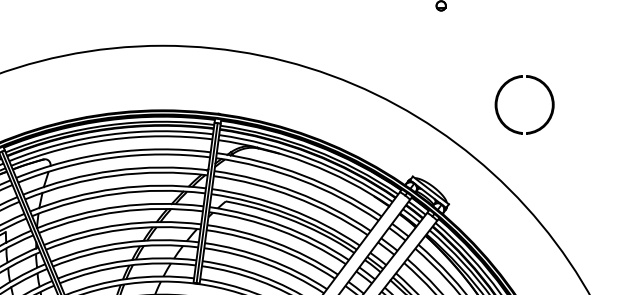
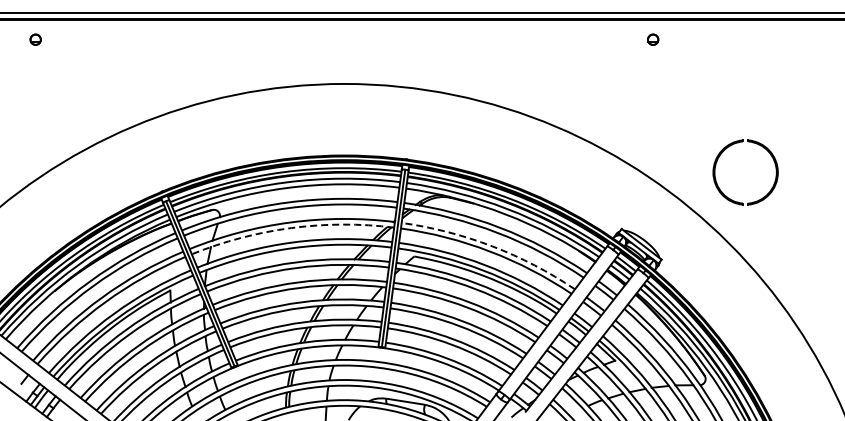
part: (501, 90) -> (720, 156), moved
arc: (115, 176) -> (291, 228), solid -> dashed
arc: (296, 192) -> (492, 246), solid -> dashed

